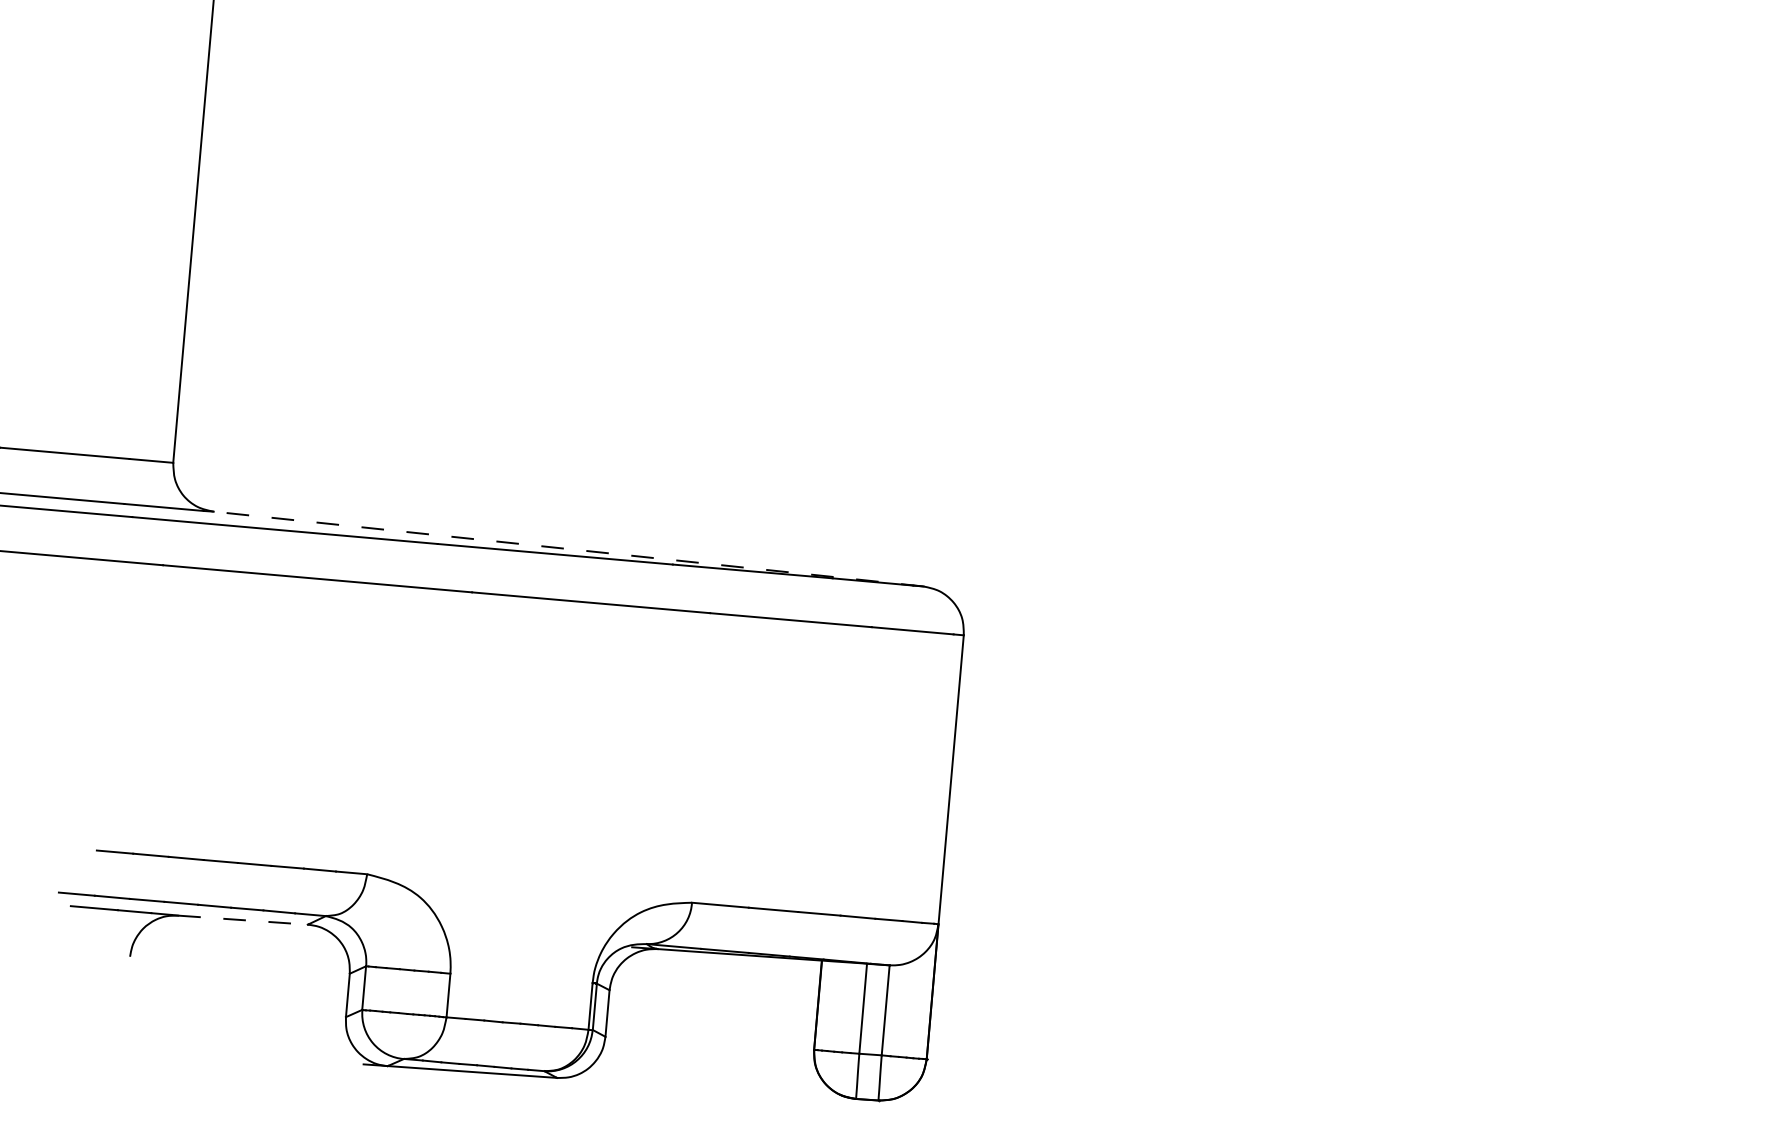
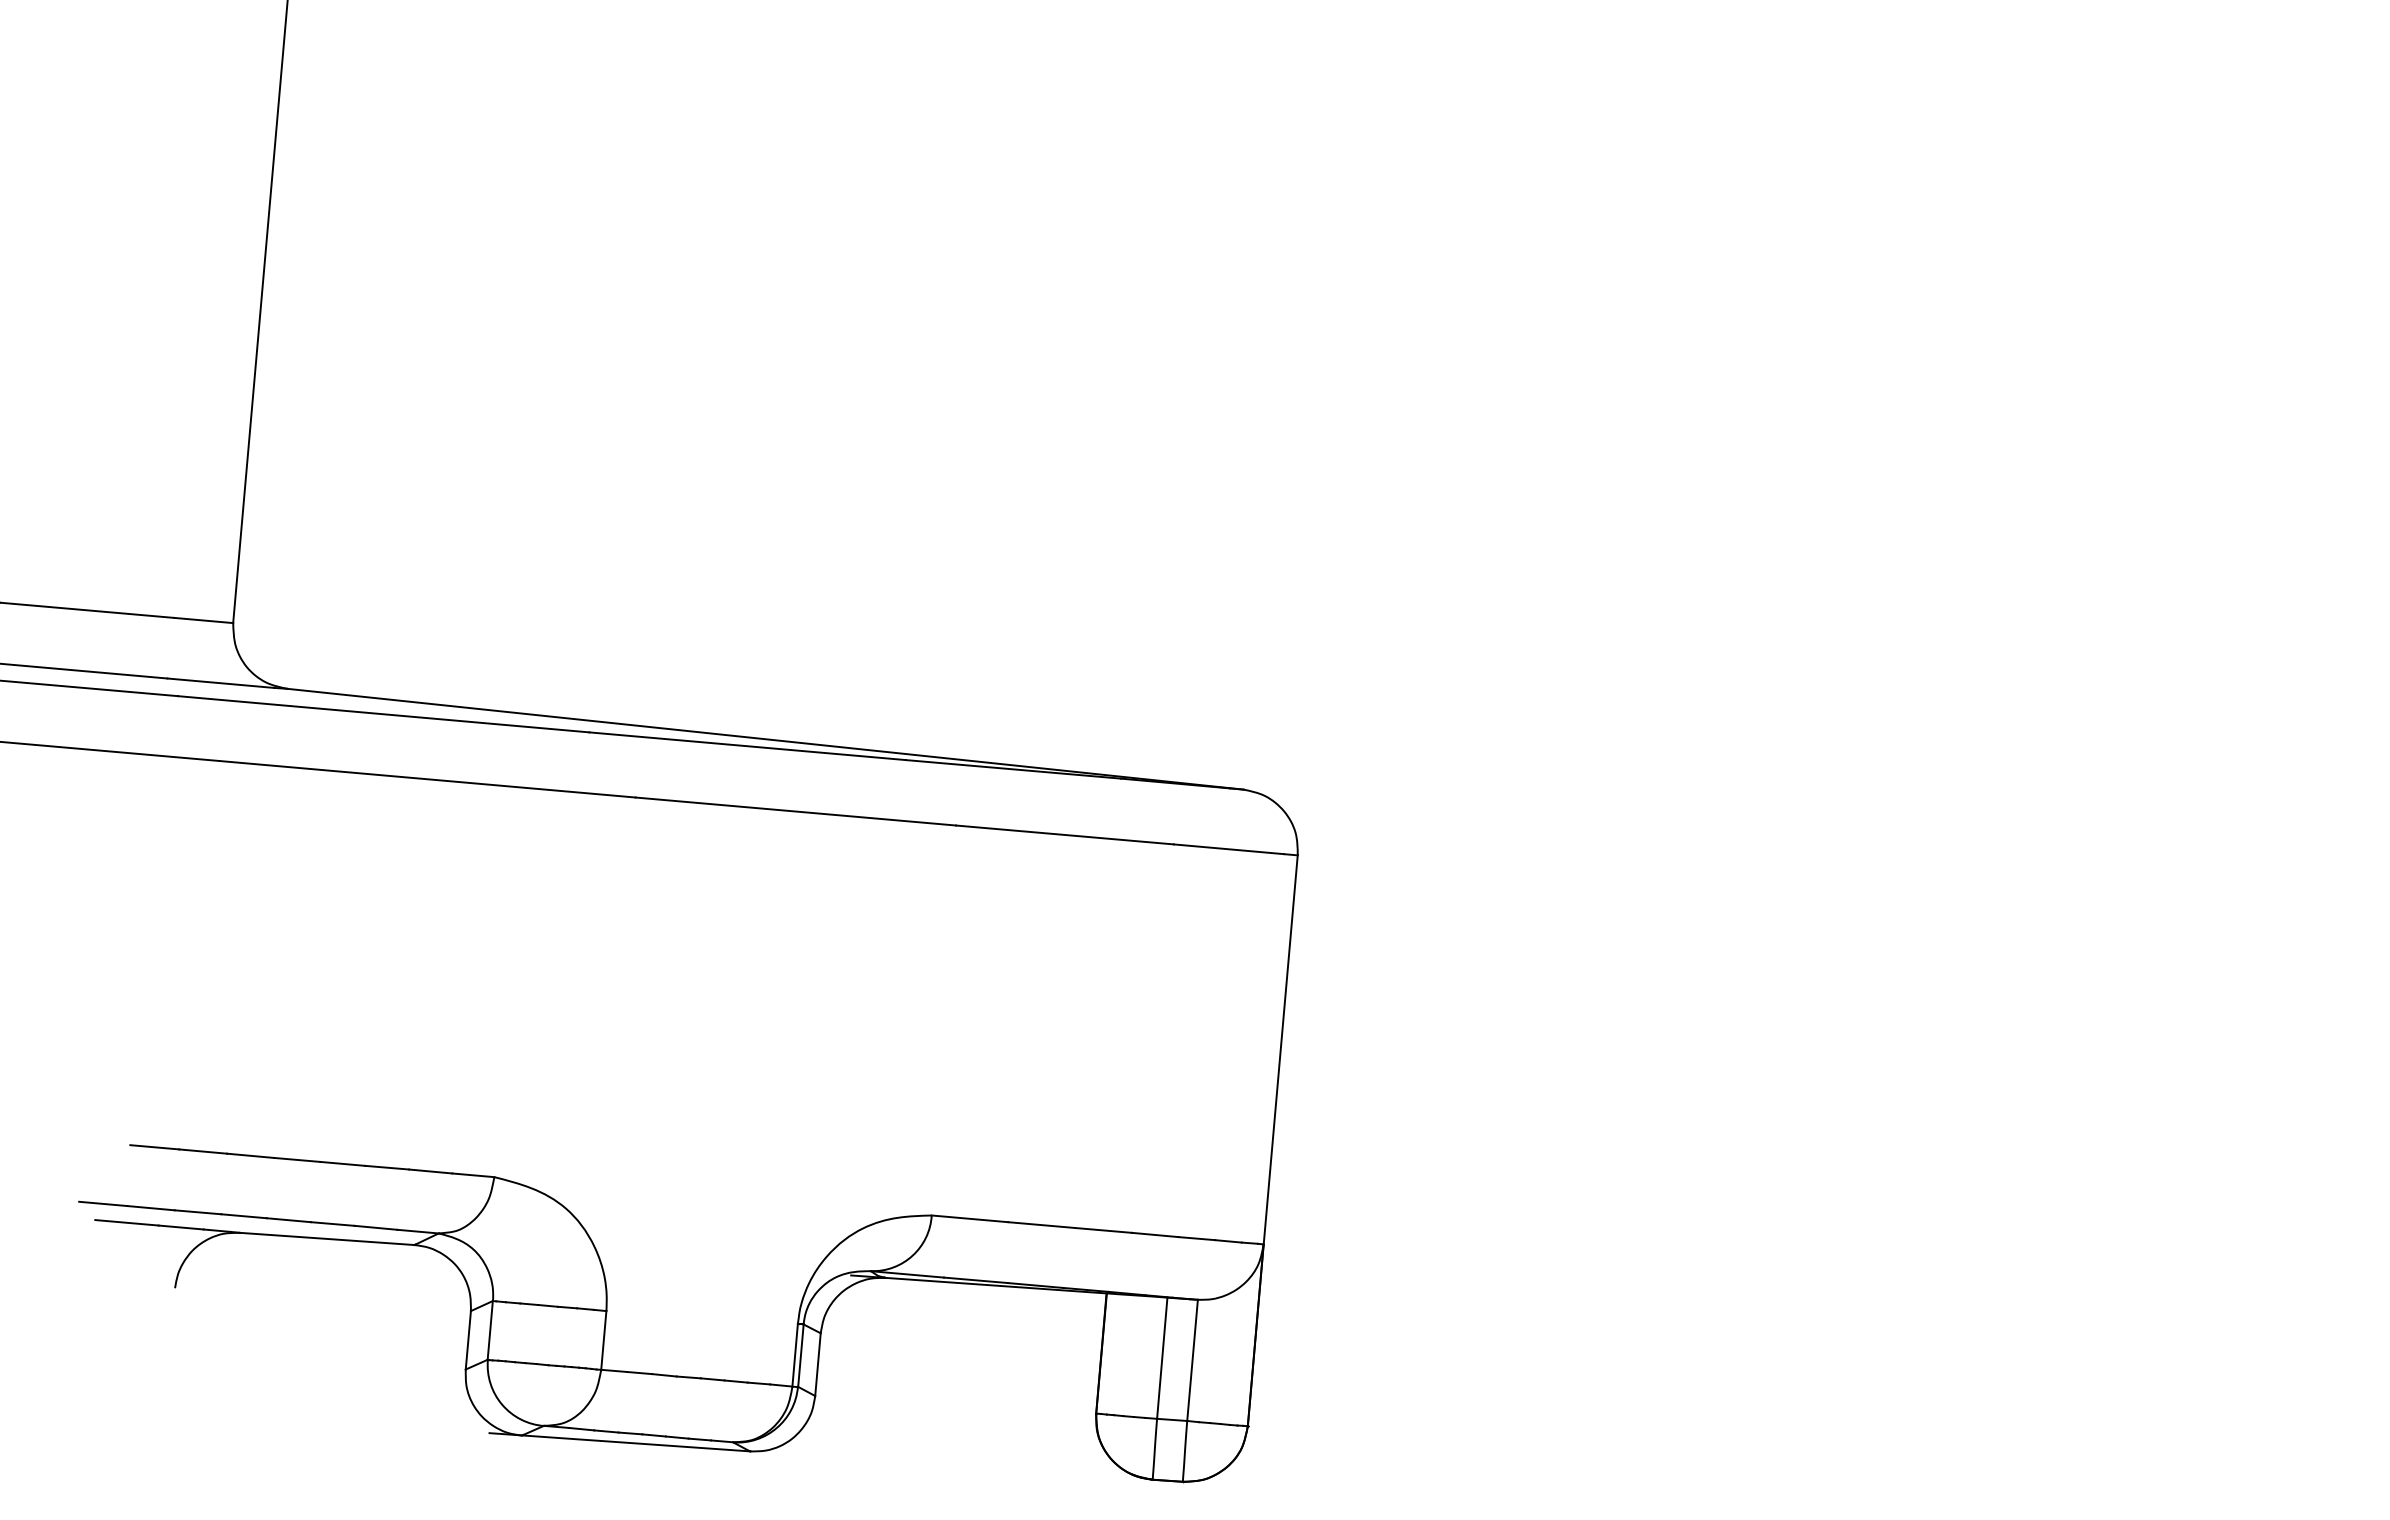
line: (568, 549) -> (765, 739), dashed -> solid
line: (243, 919) -> (327, 1238), dashed -> solid

